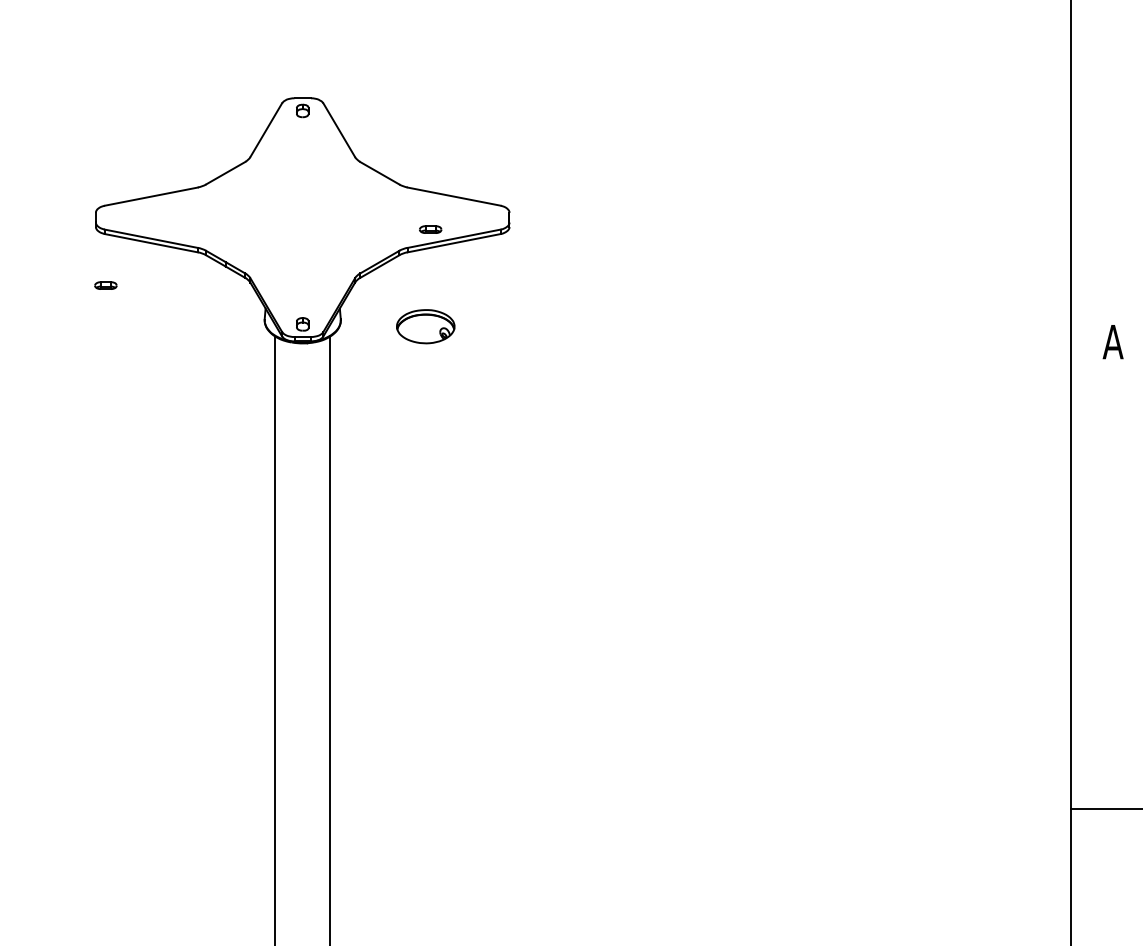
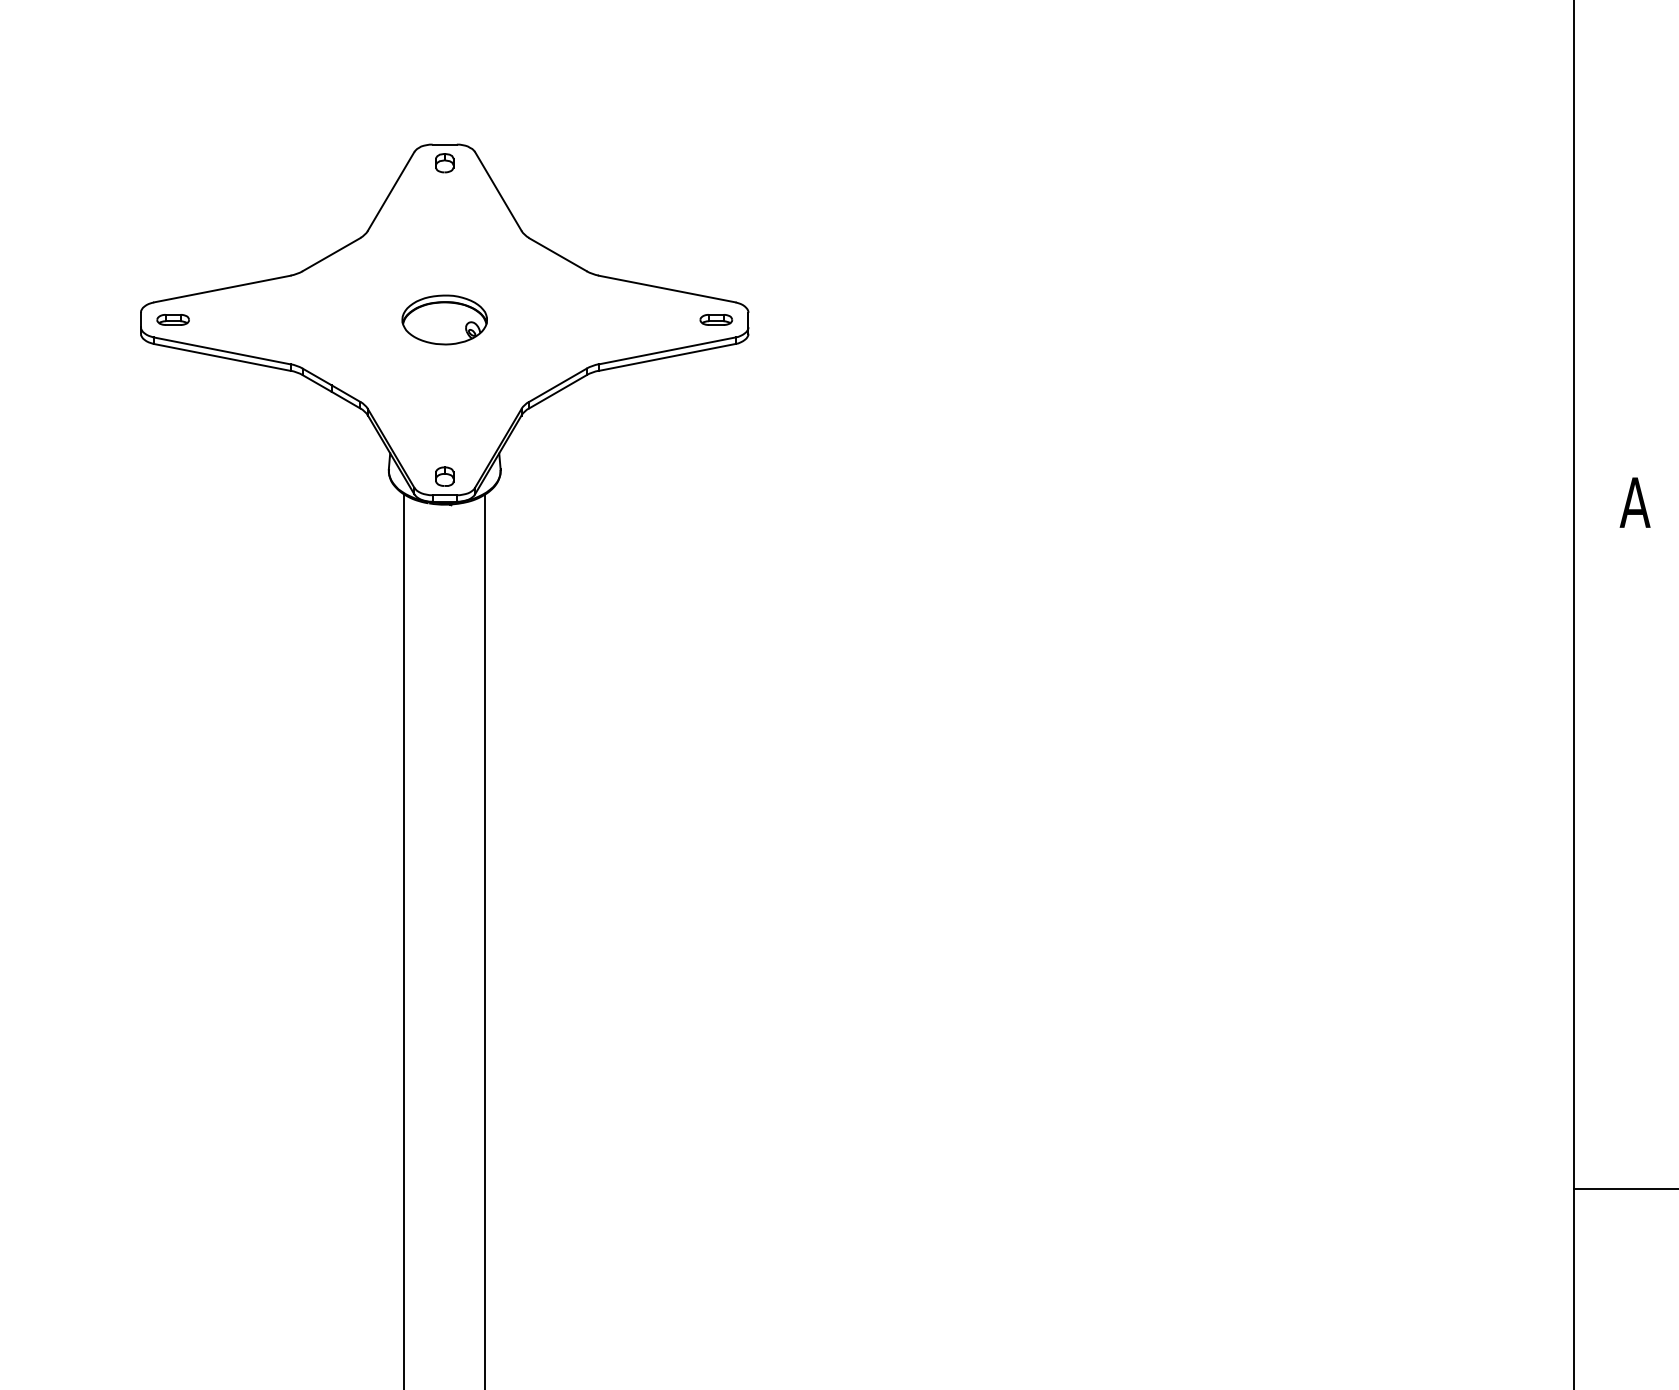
part: (430, 229) -> (716, 319), moved
part: (105, 285) -> (172, 319), moved
part: (425, 326) -> (444, 319), moved

